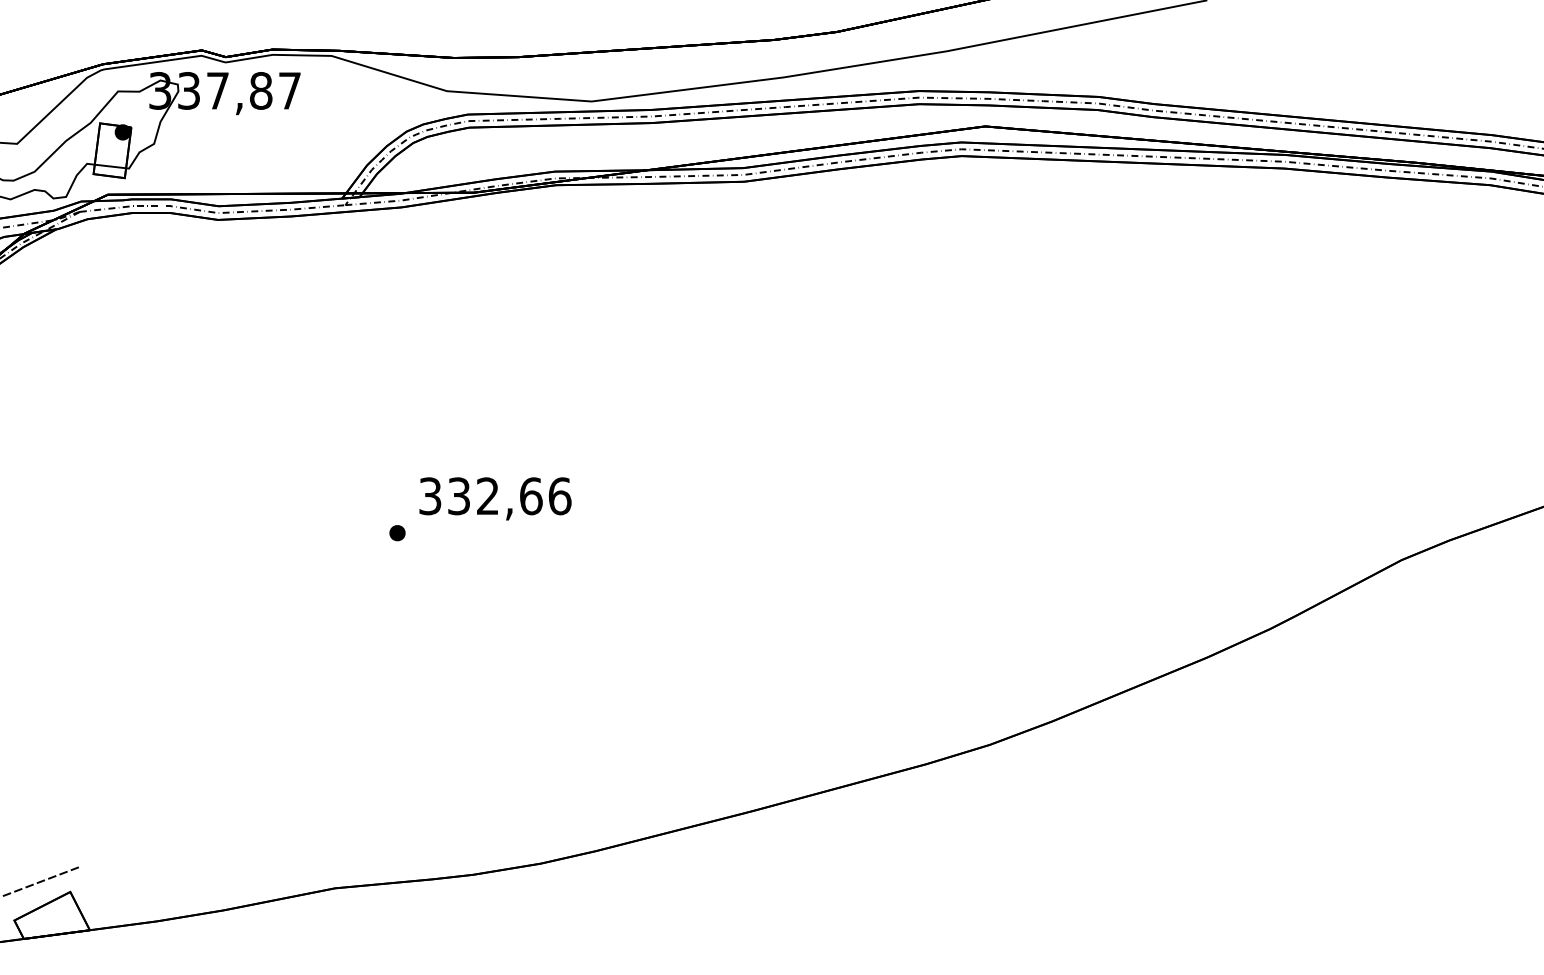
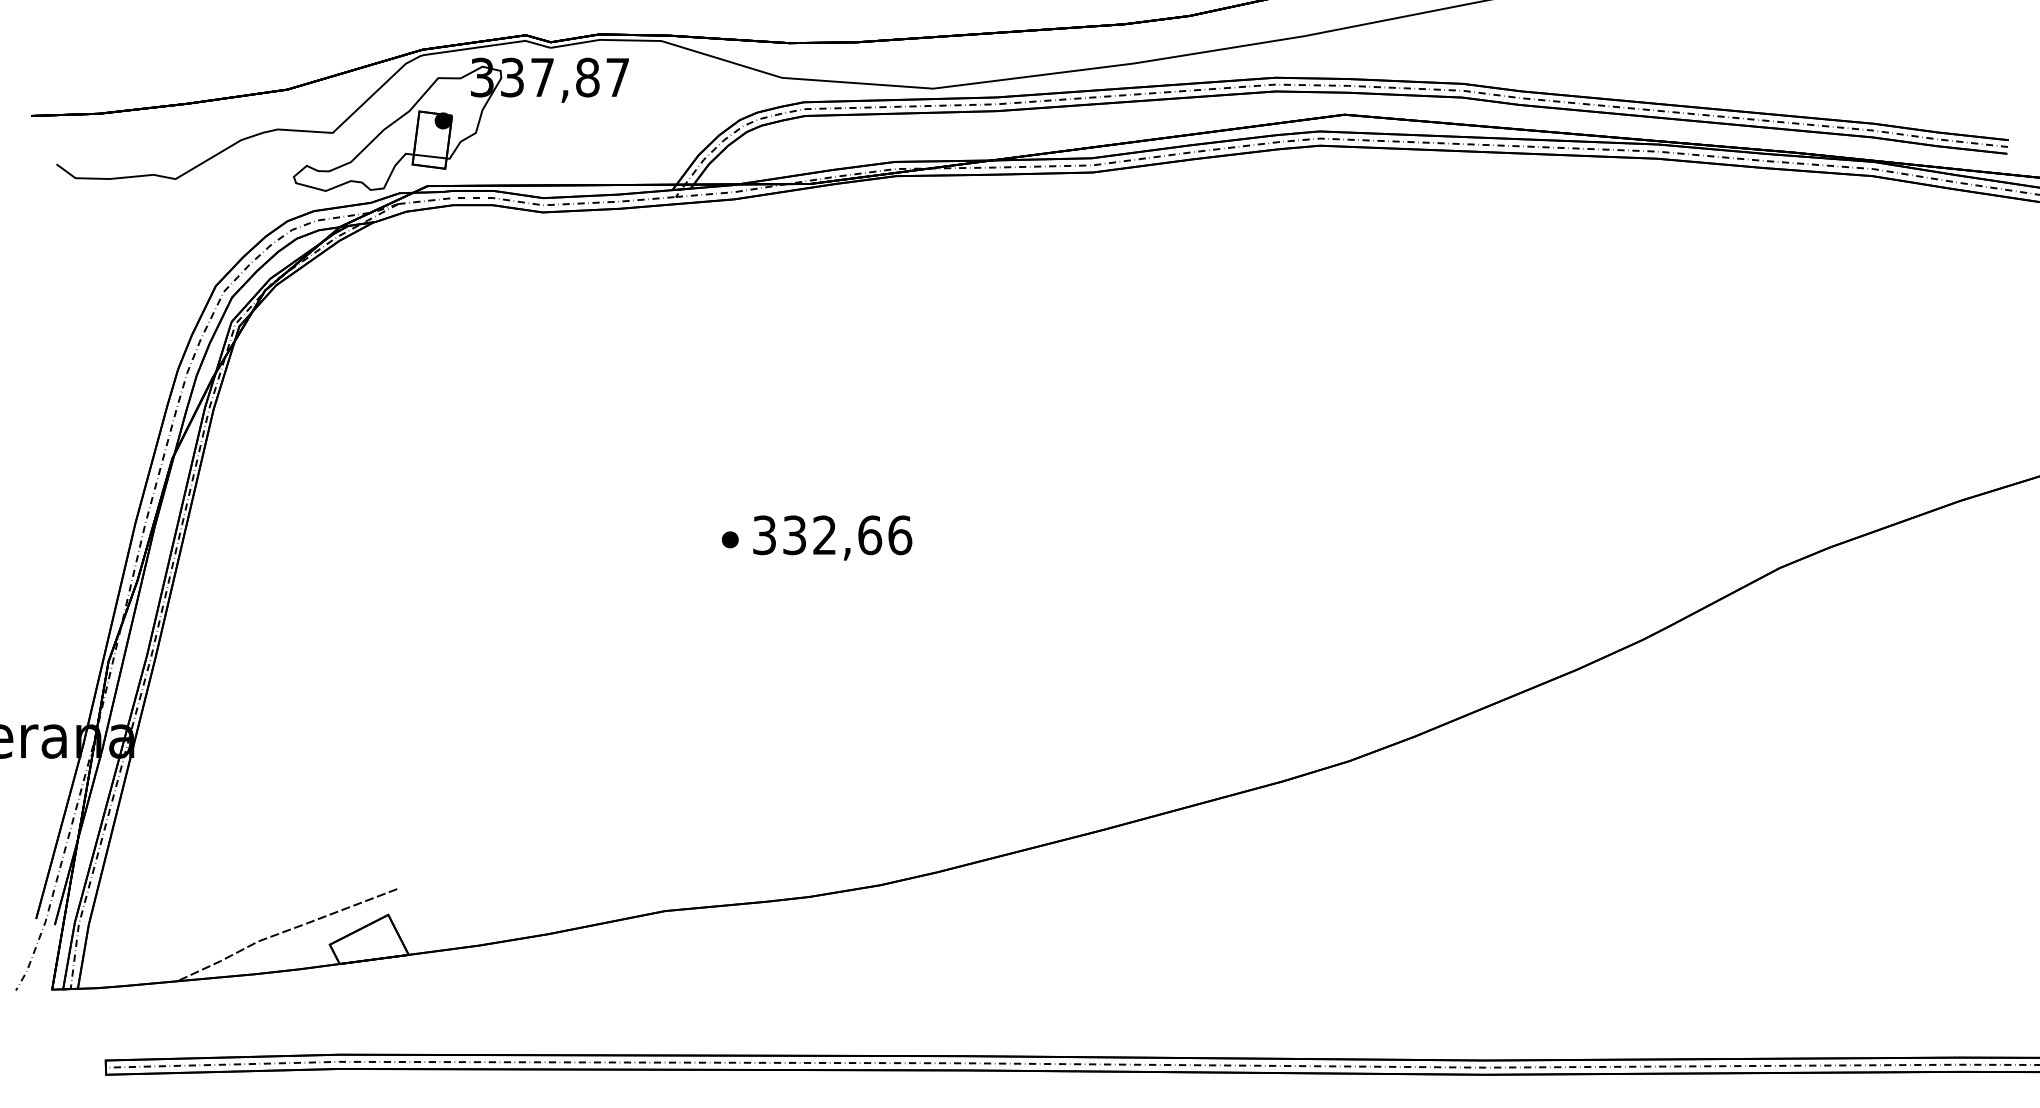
text: (495, 498) -> (832, 537), moved

